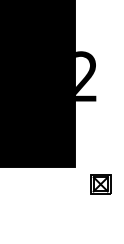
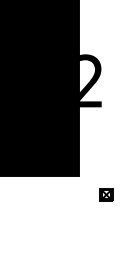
part: (100, 184) -> (106, 194), size x0.6

